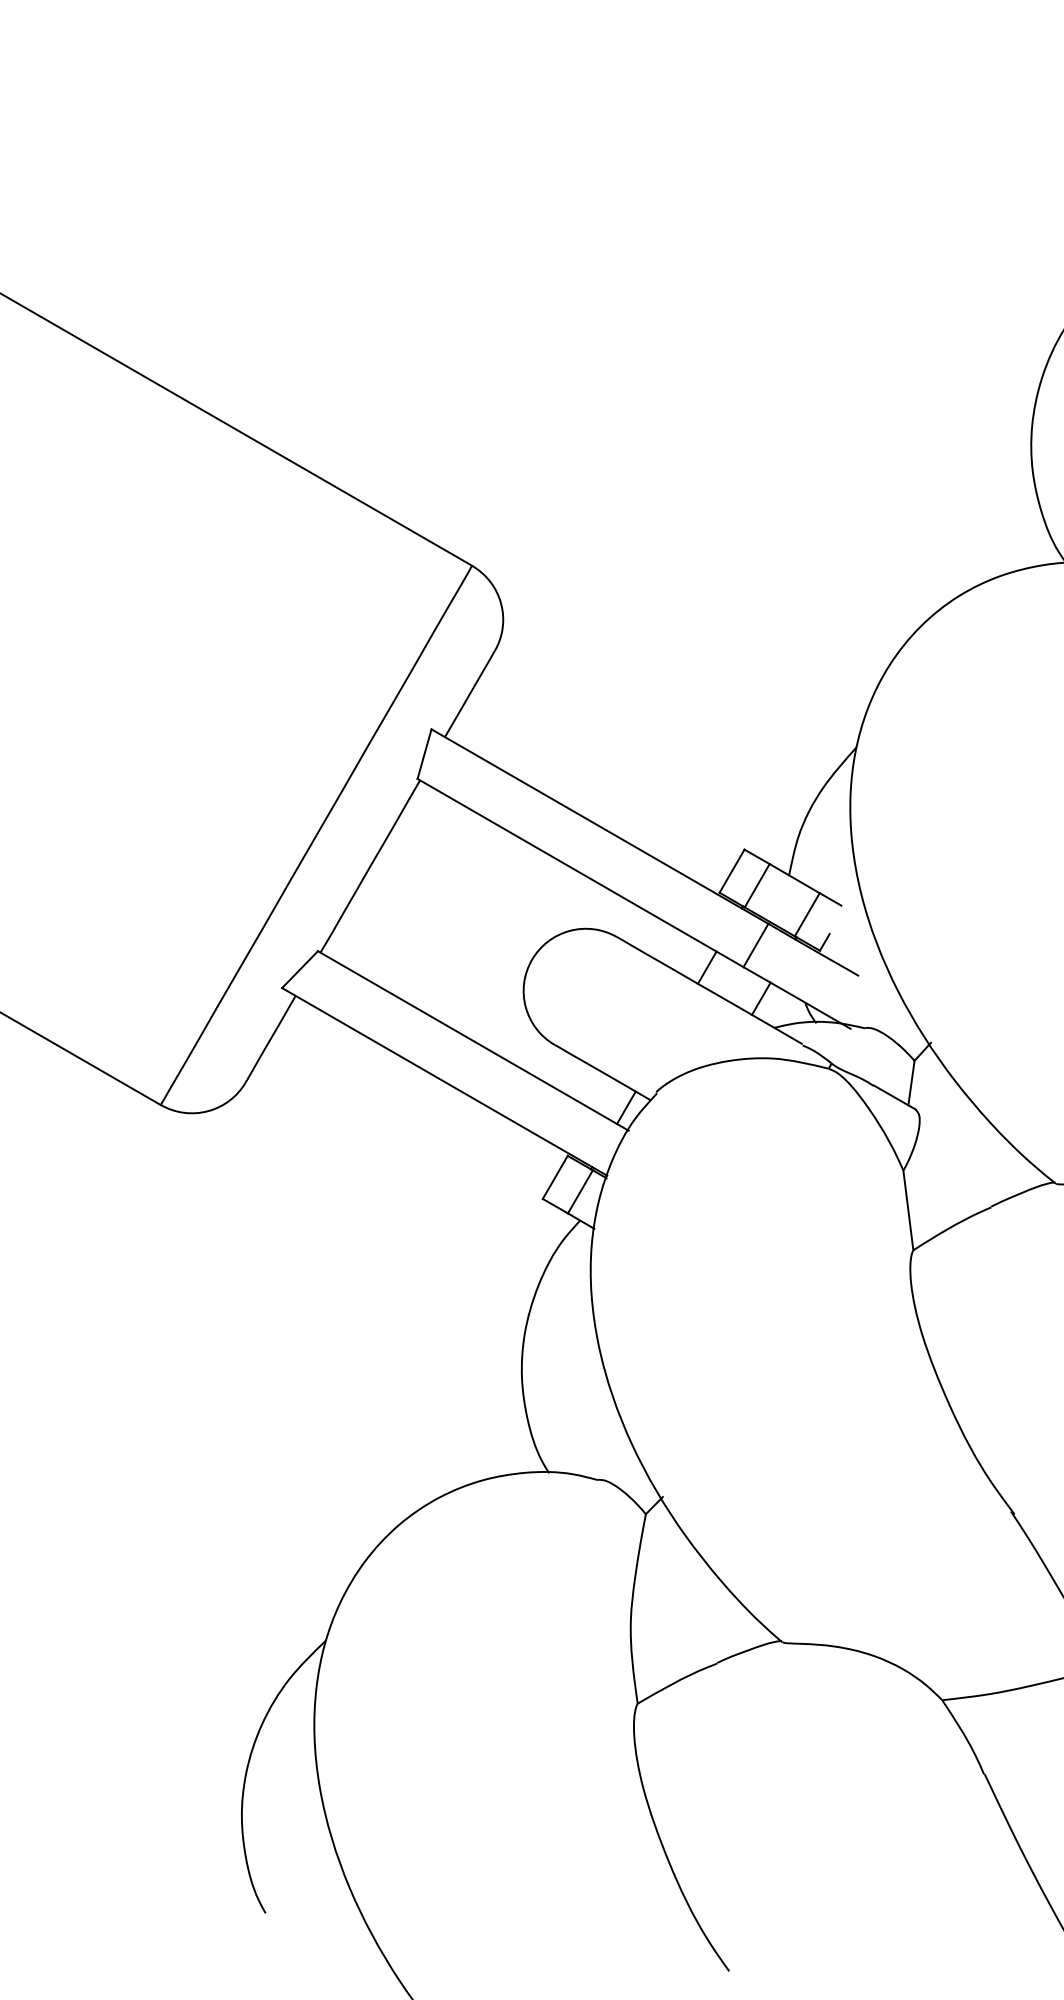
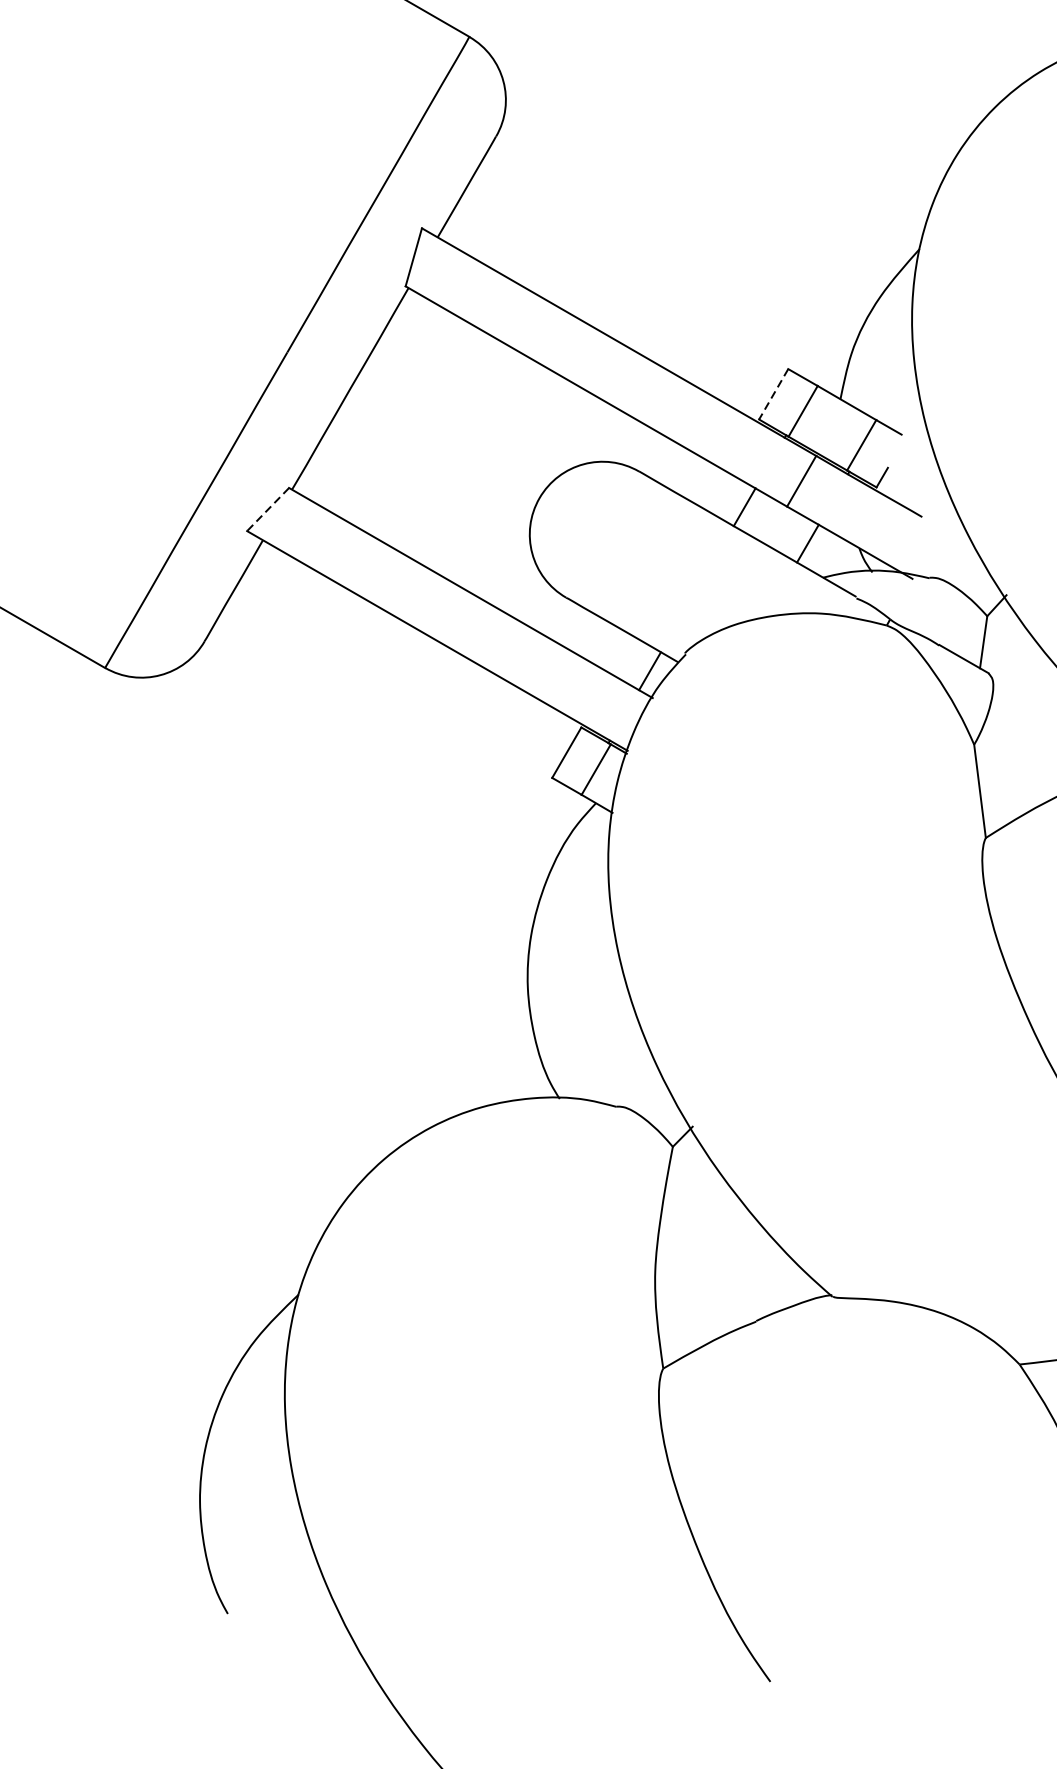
line: (732, 871) -> (774, 394), solid -> dashed
line: (300, 969) -> (268, 509), solid -> dashed

